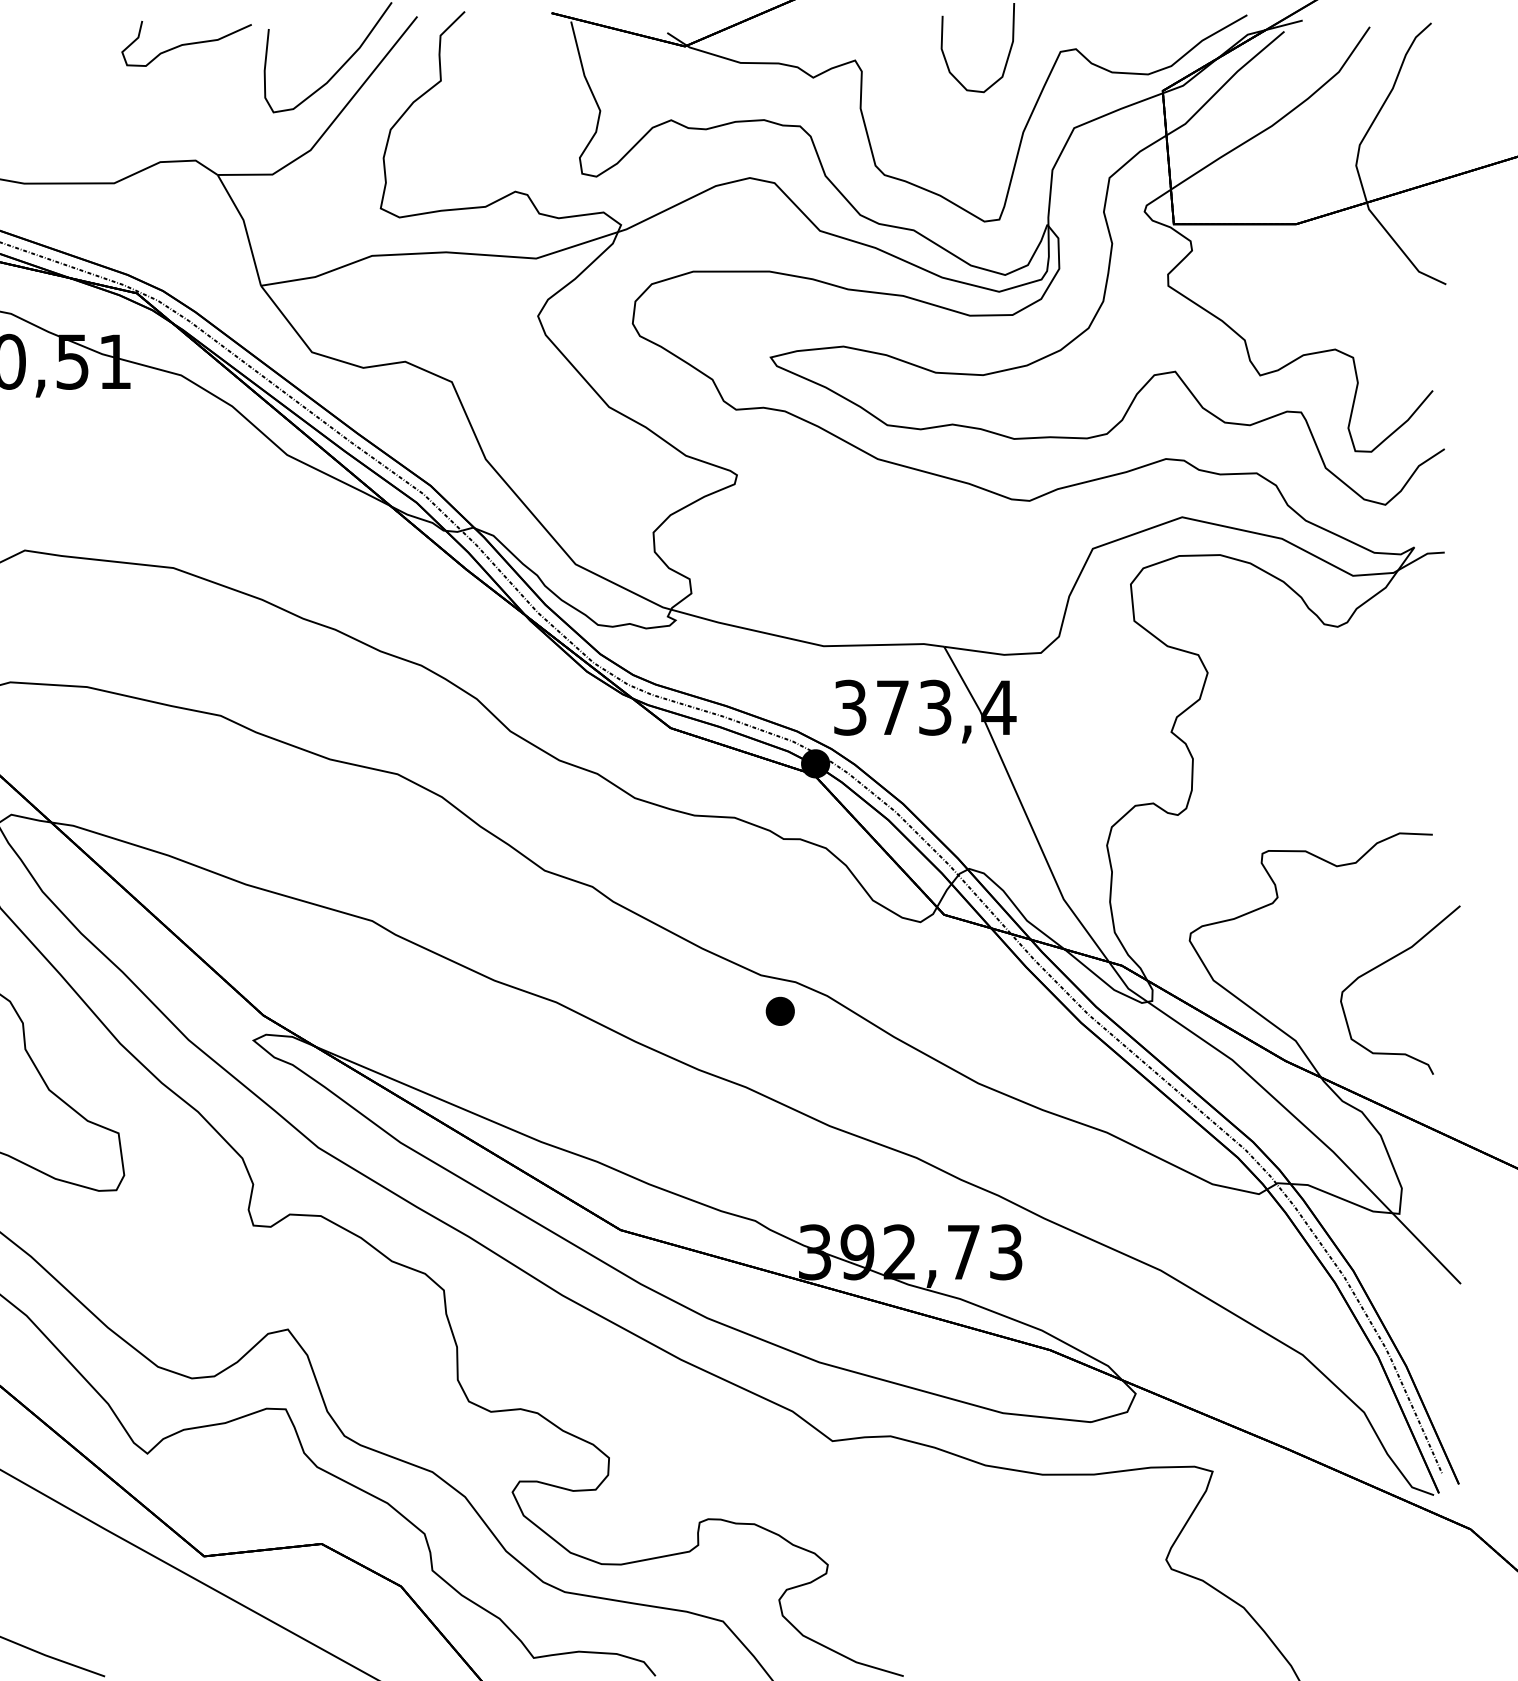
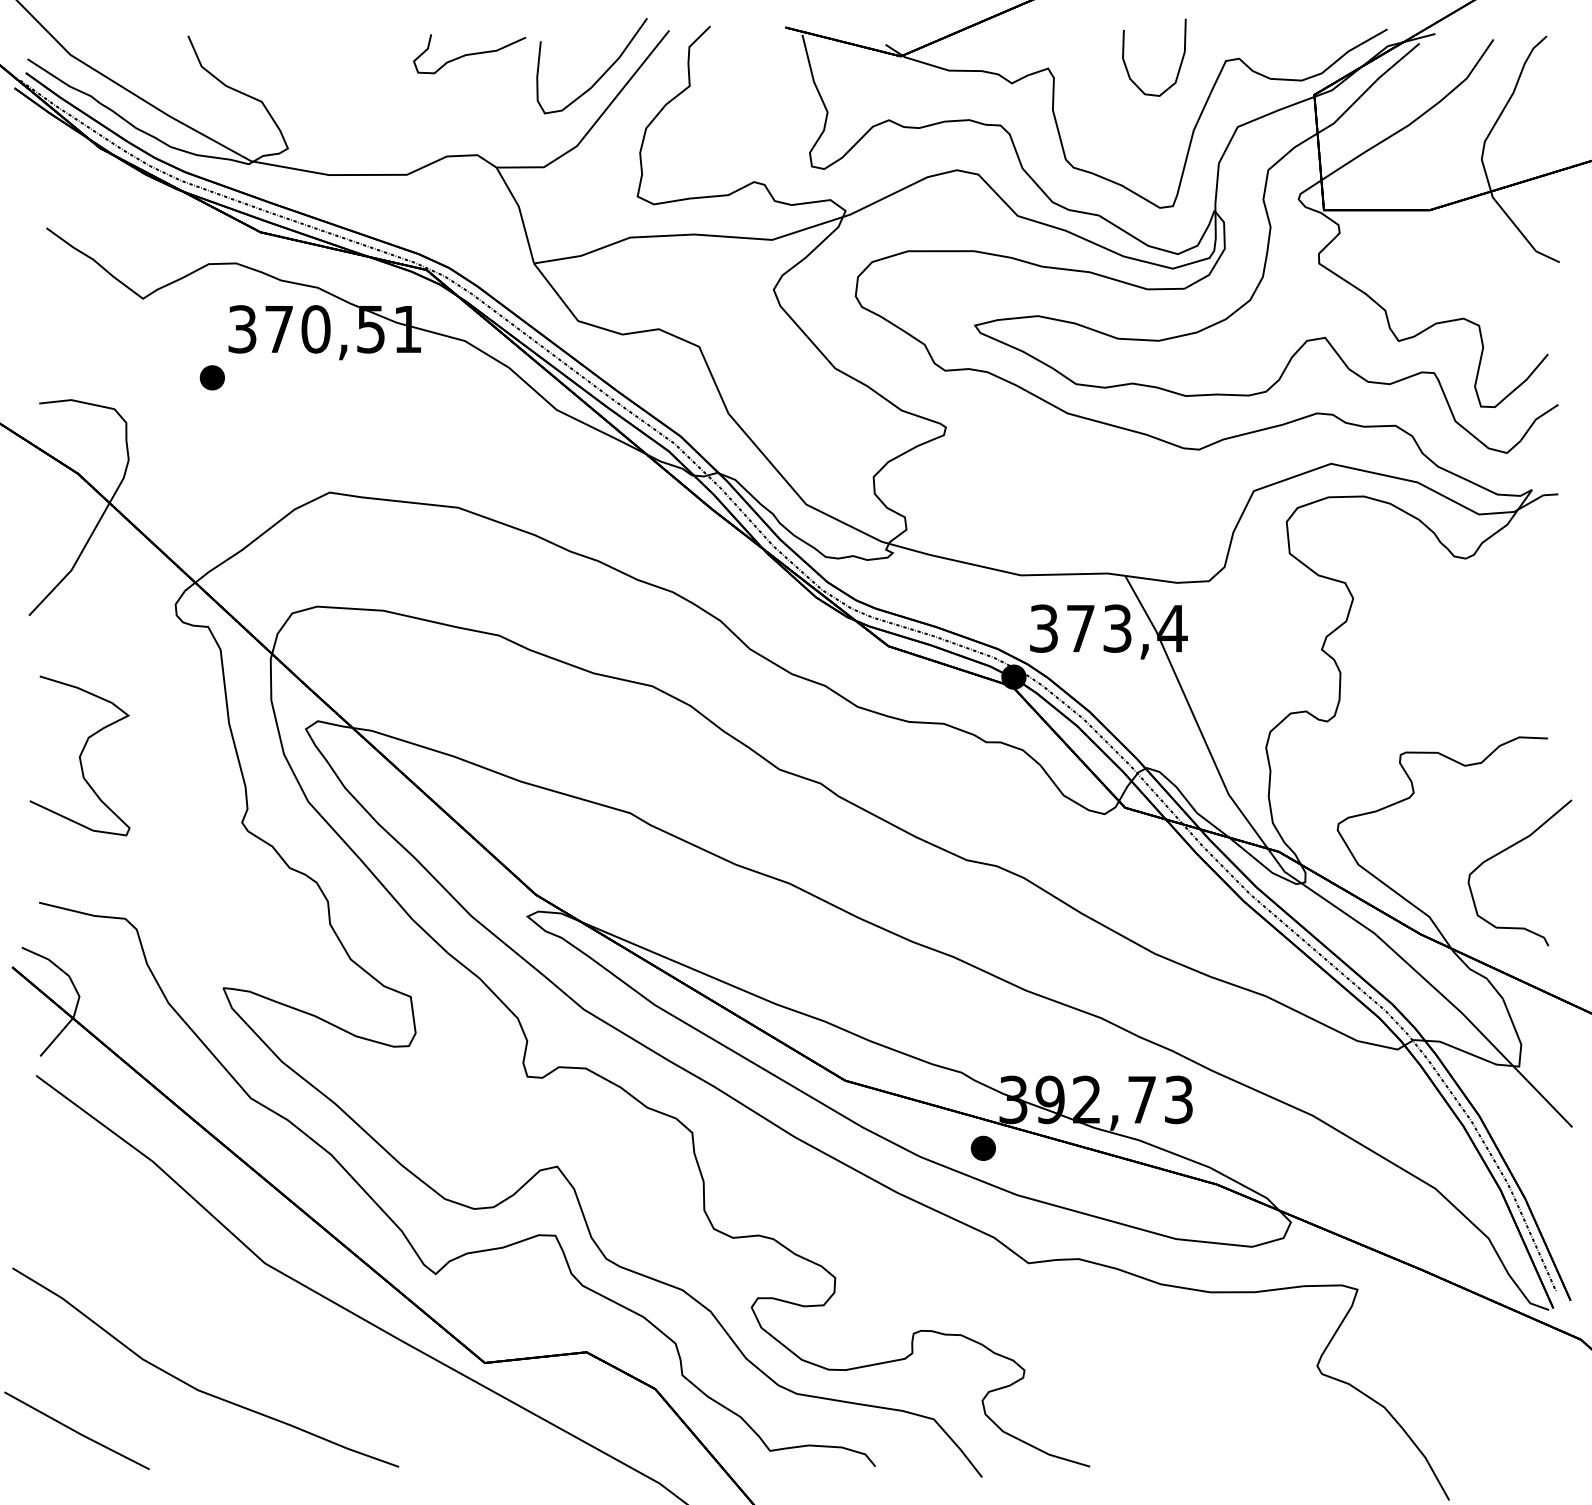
part: (779, 1010) -> (982, 1147), moved

